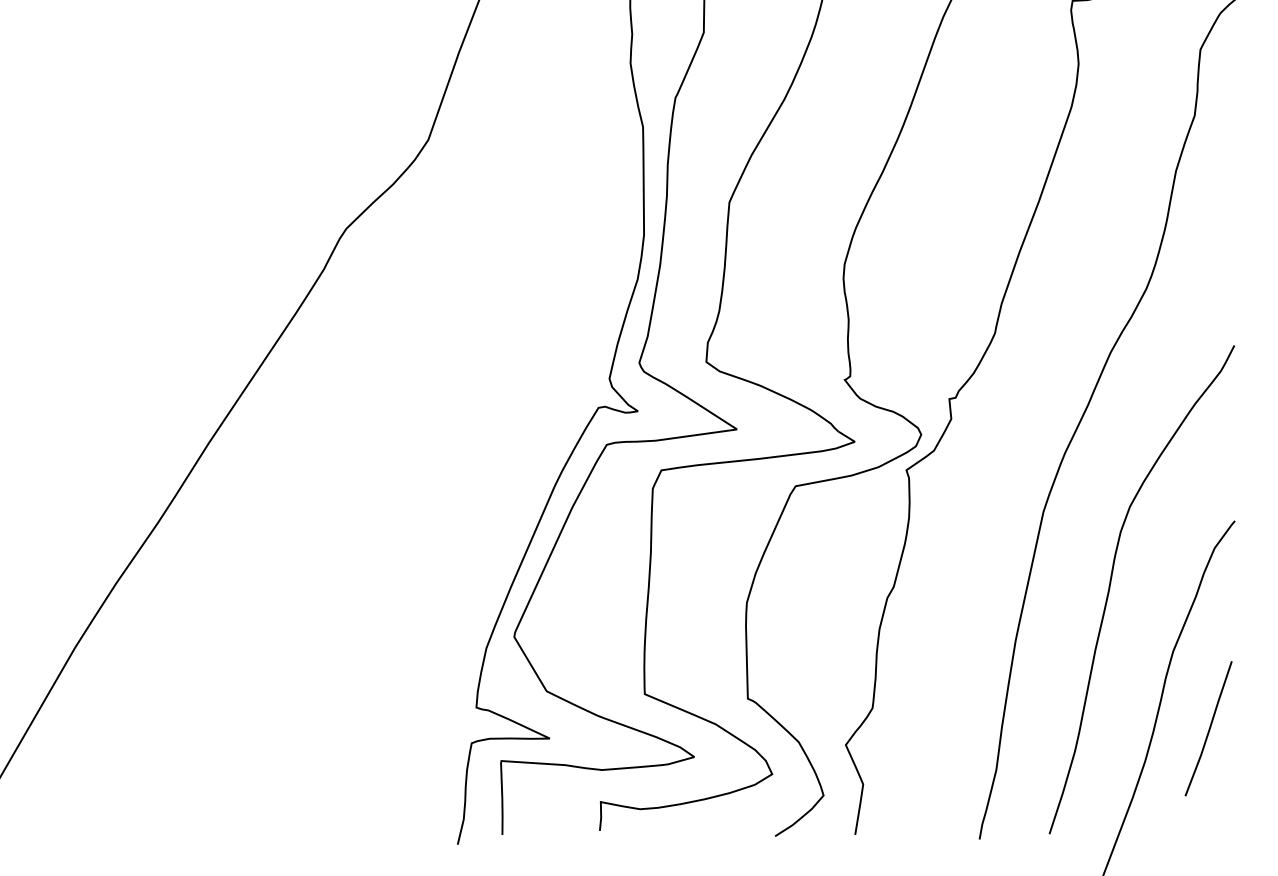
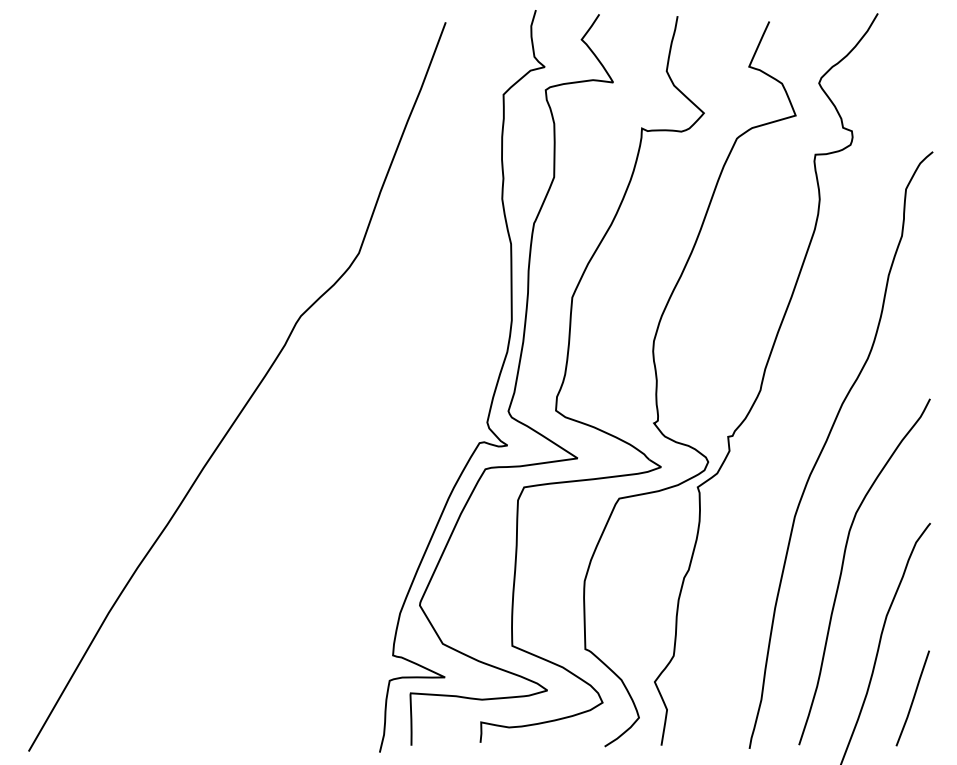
curve: (1208, 728) -> (912, 698), moved

